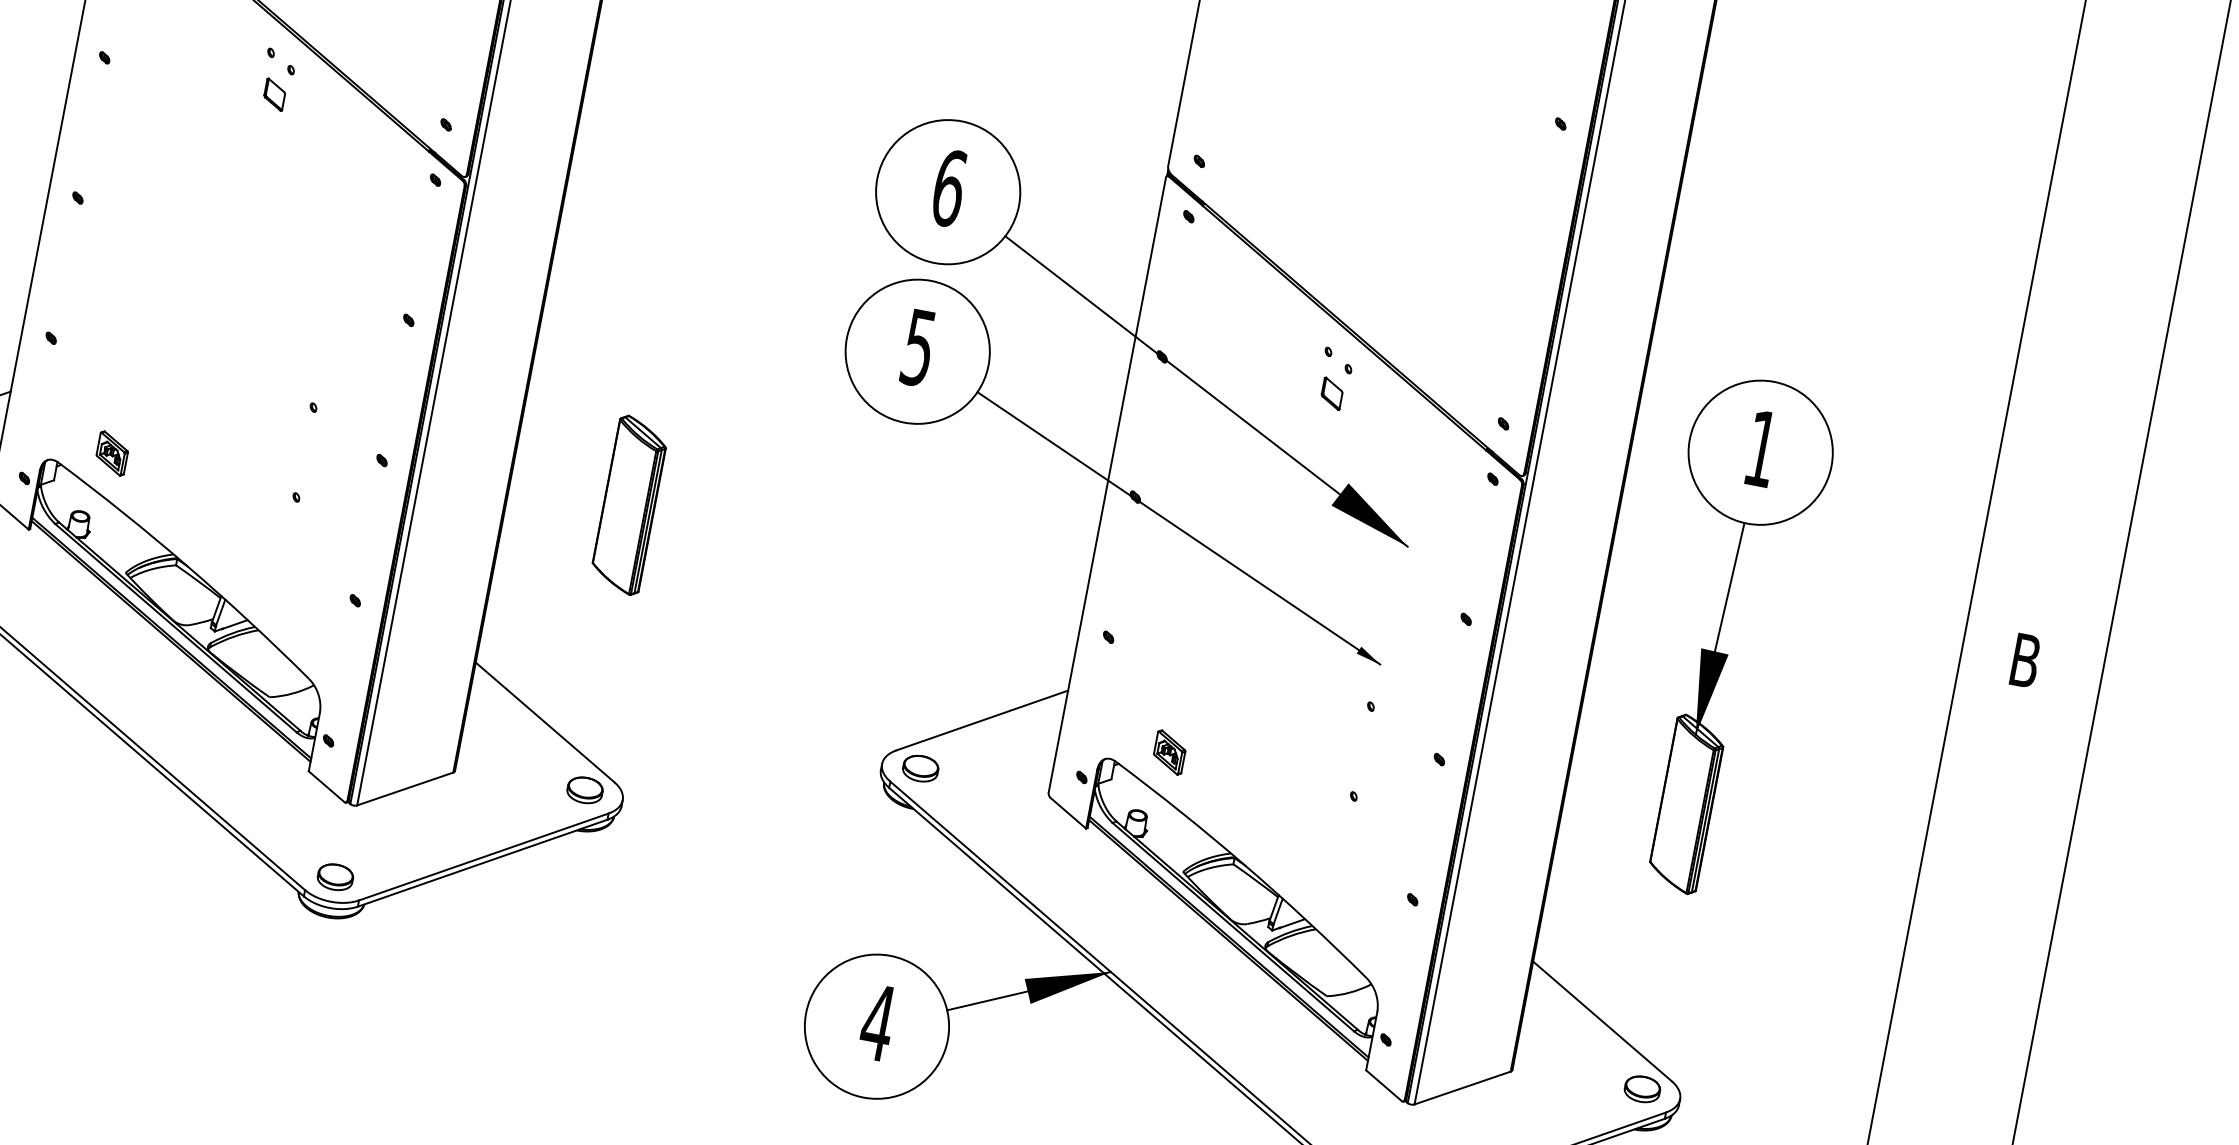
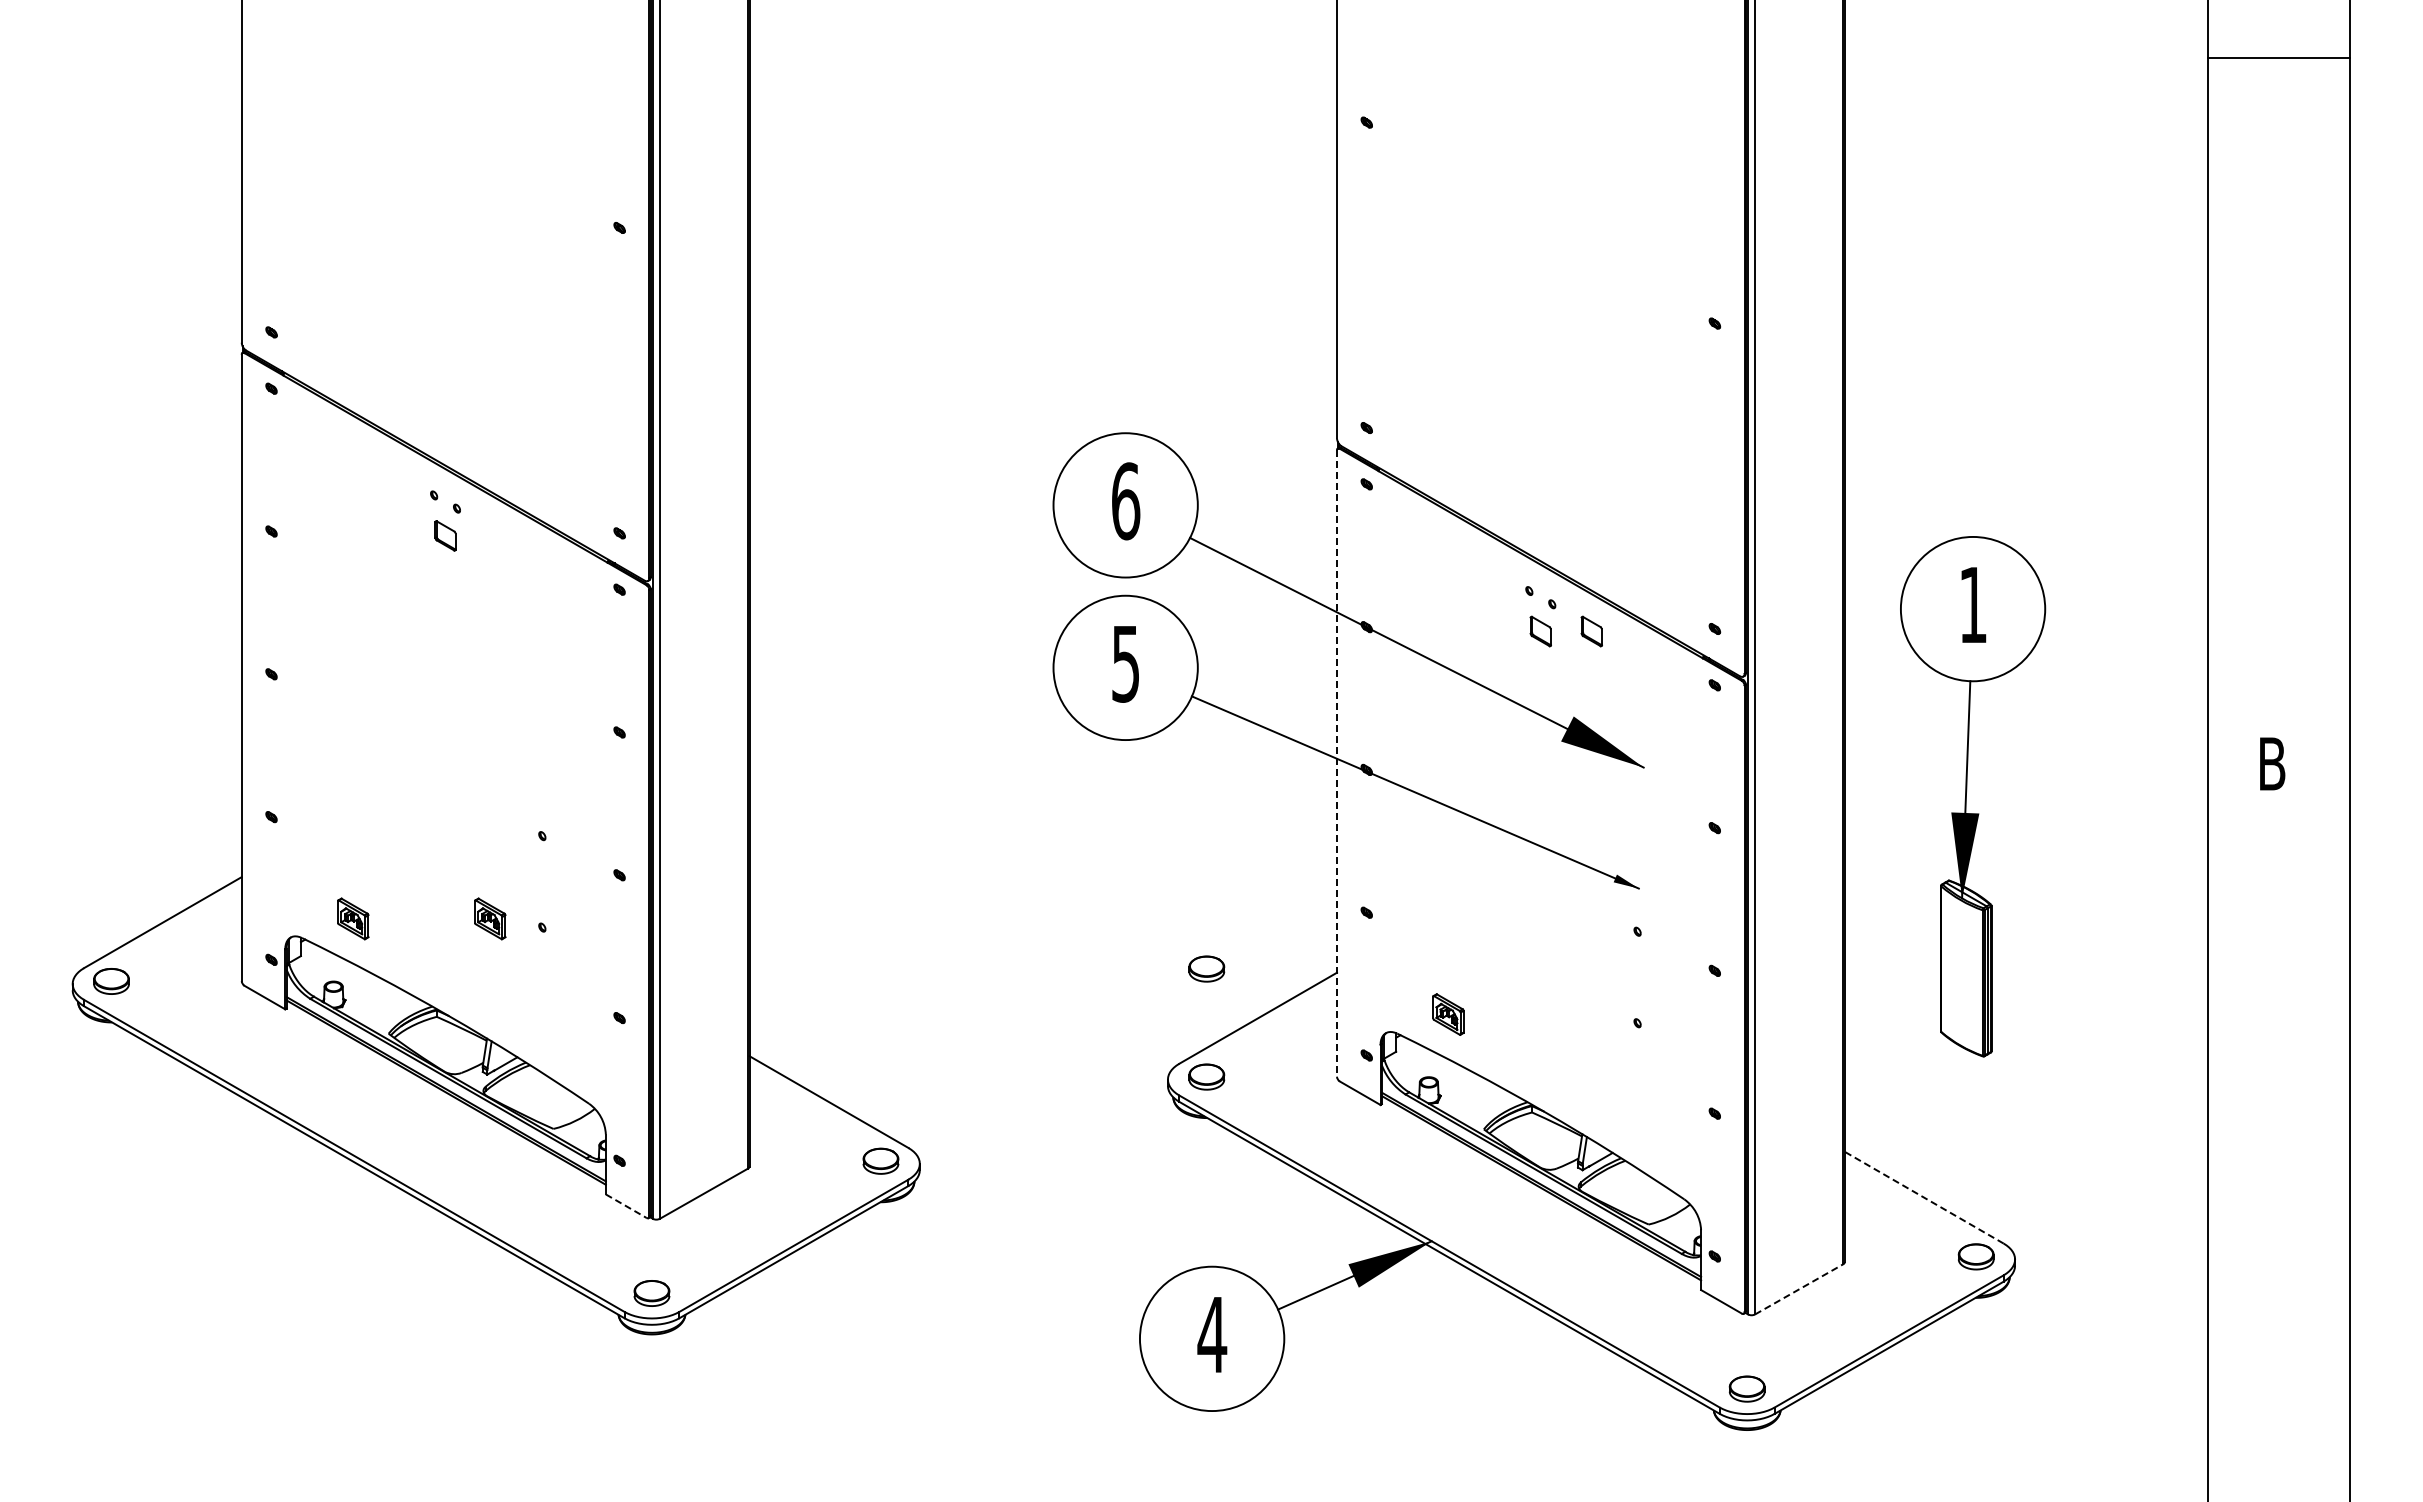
part: (1381, 403) -> (1591, 631), added
part: (247, 478) -> (490, 918), added
line: (1107, 485) -> (1337, 763), solid -> dashed
part: (629, 505) -> (871, 872), removed
part: (940, 662) -> (1206, 968), added
line: (326, 787) -> (626, 1206), solid -> dashed
line: (1602, 1021) -> (1924, 1197), solid -> dashed
line: (1462, 1088) -> (1799, 1289), solid -> dashed

